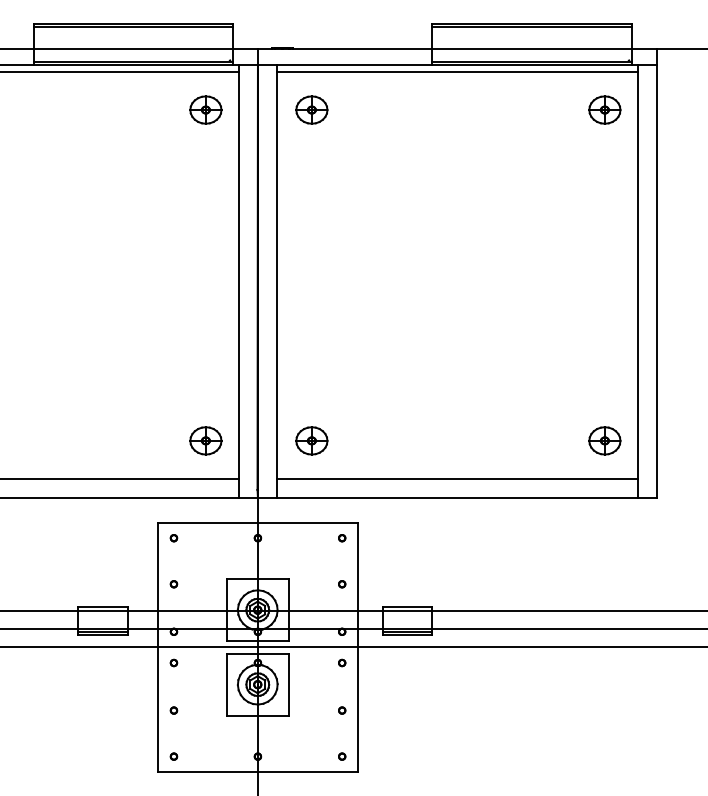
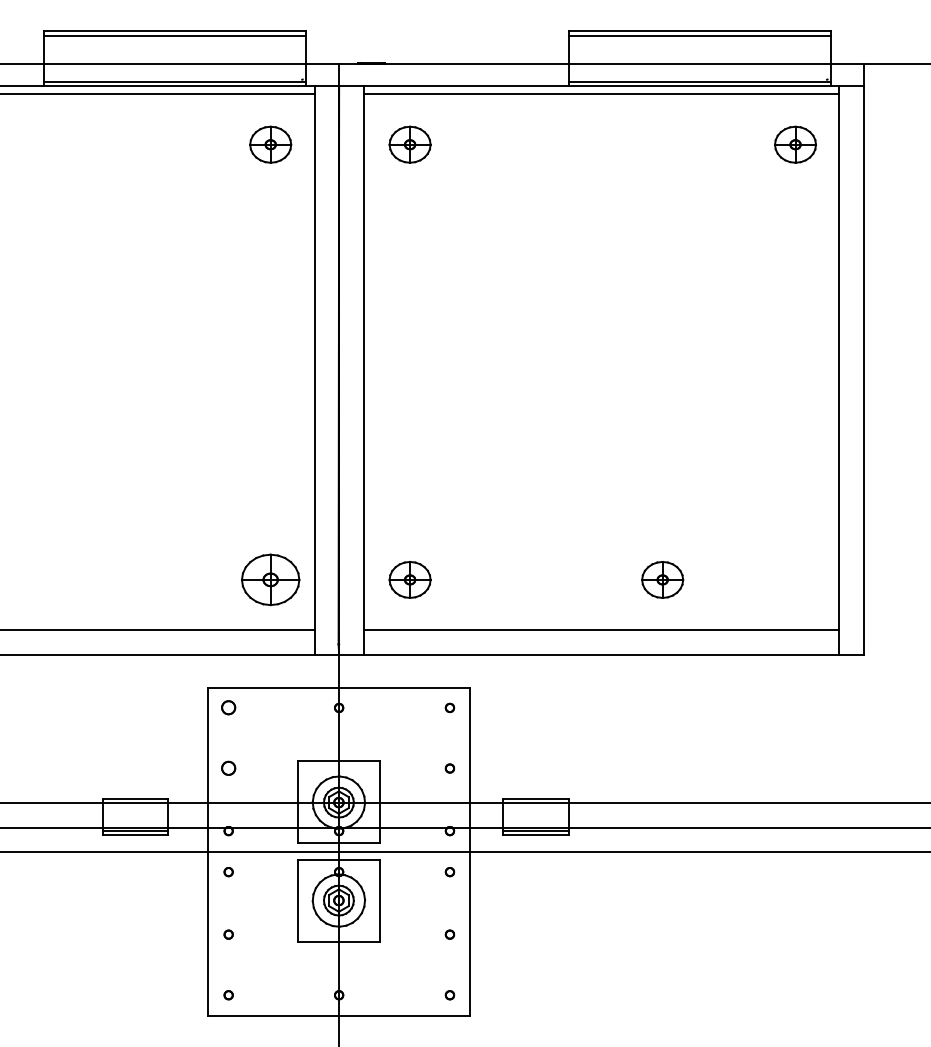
part: (205, 440) -> (270, 579), size x1.4
part: (604, 440) -> (662, 579), moved
part: (173, 538) -> (228, 708), size x1.6
part: (173, 584) -> (228, 768), size x1.6

